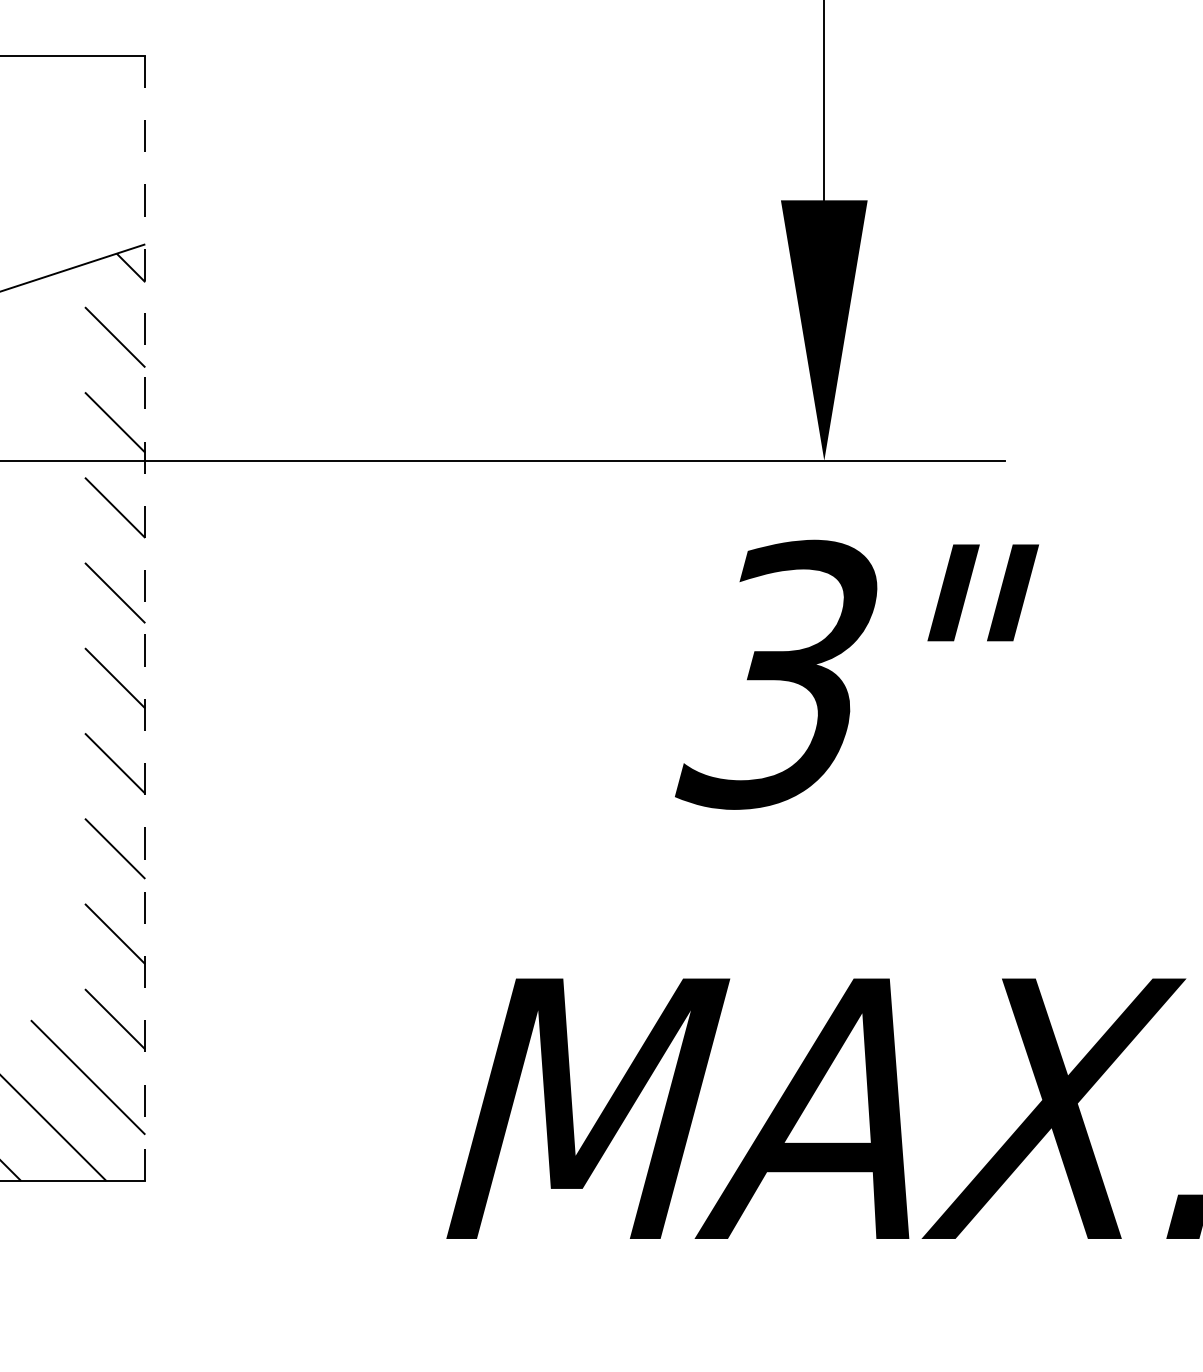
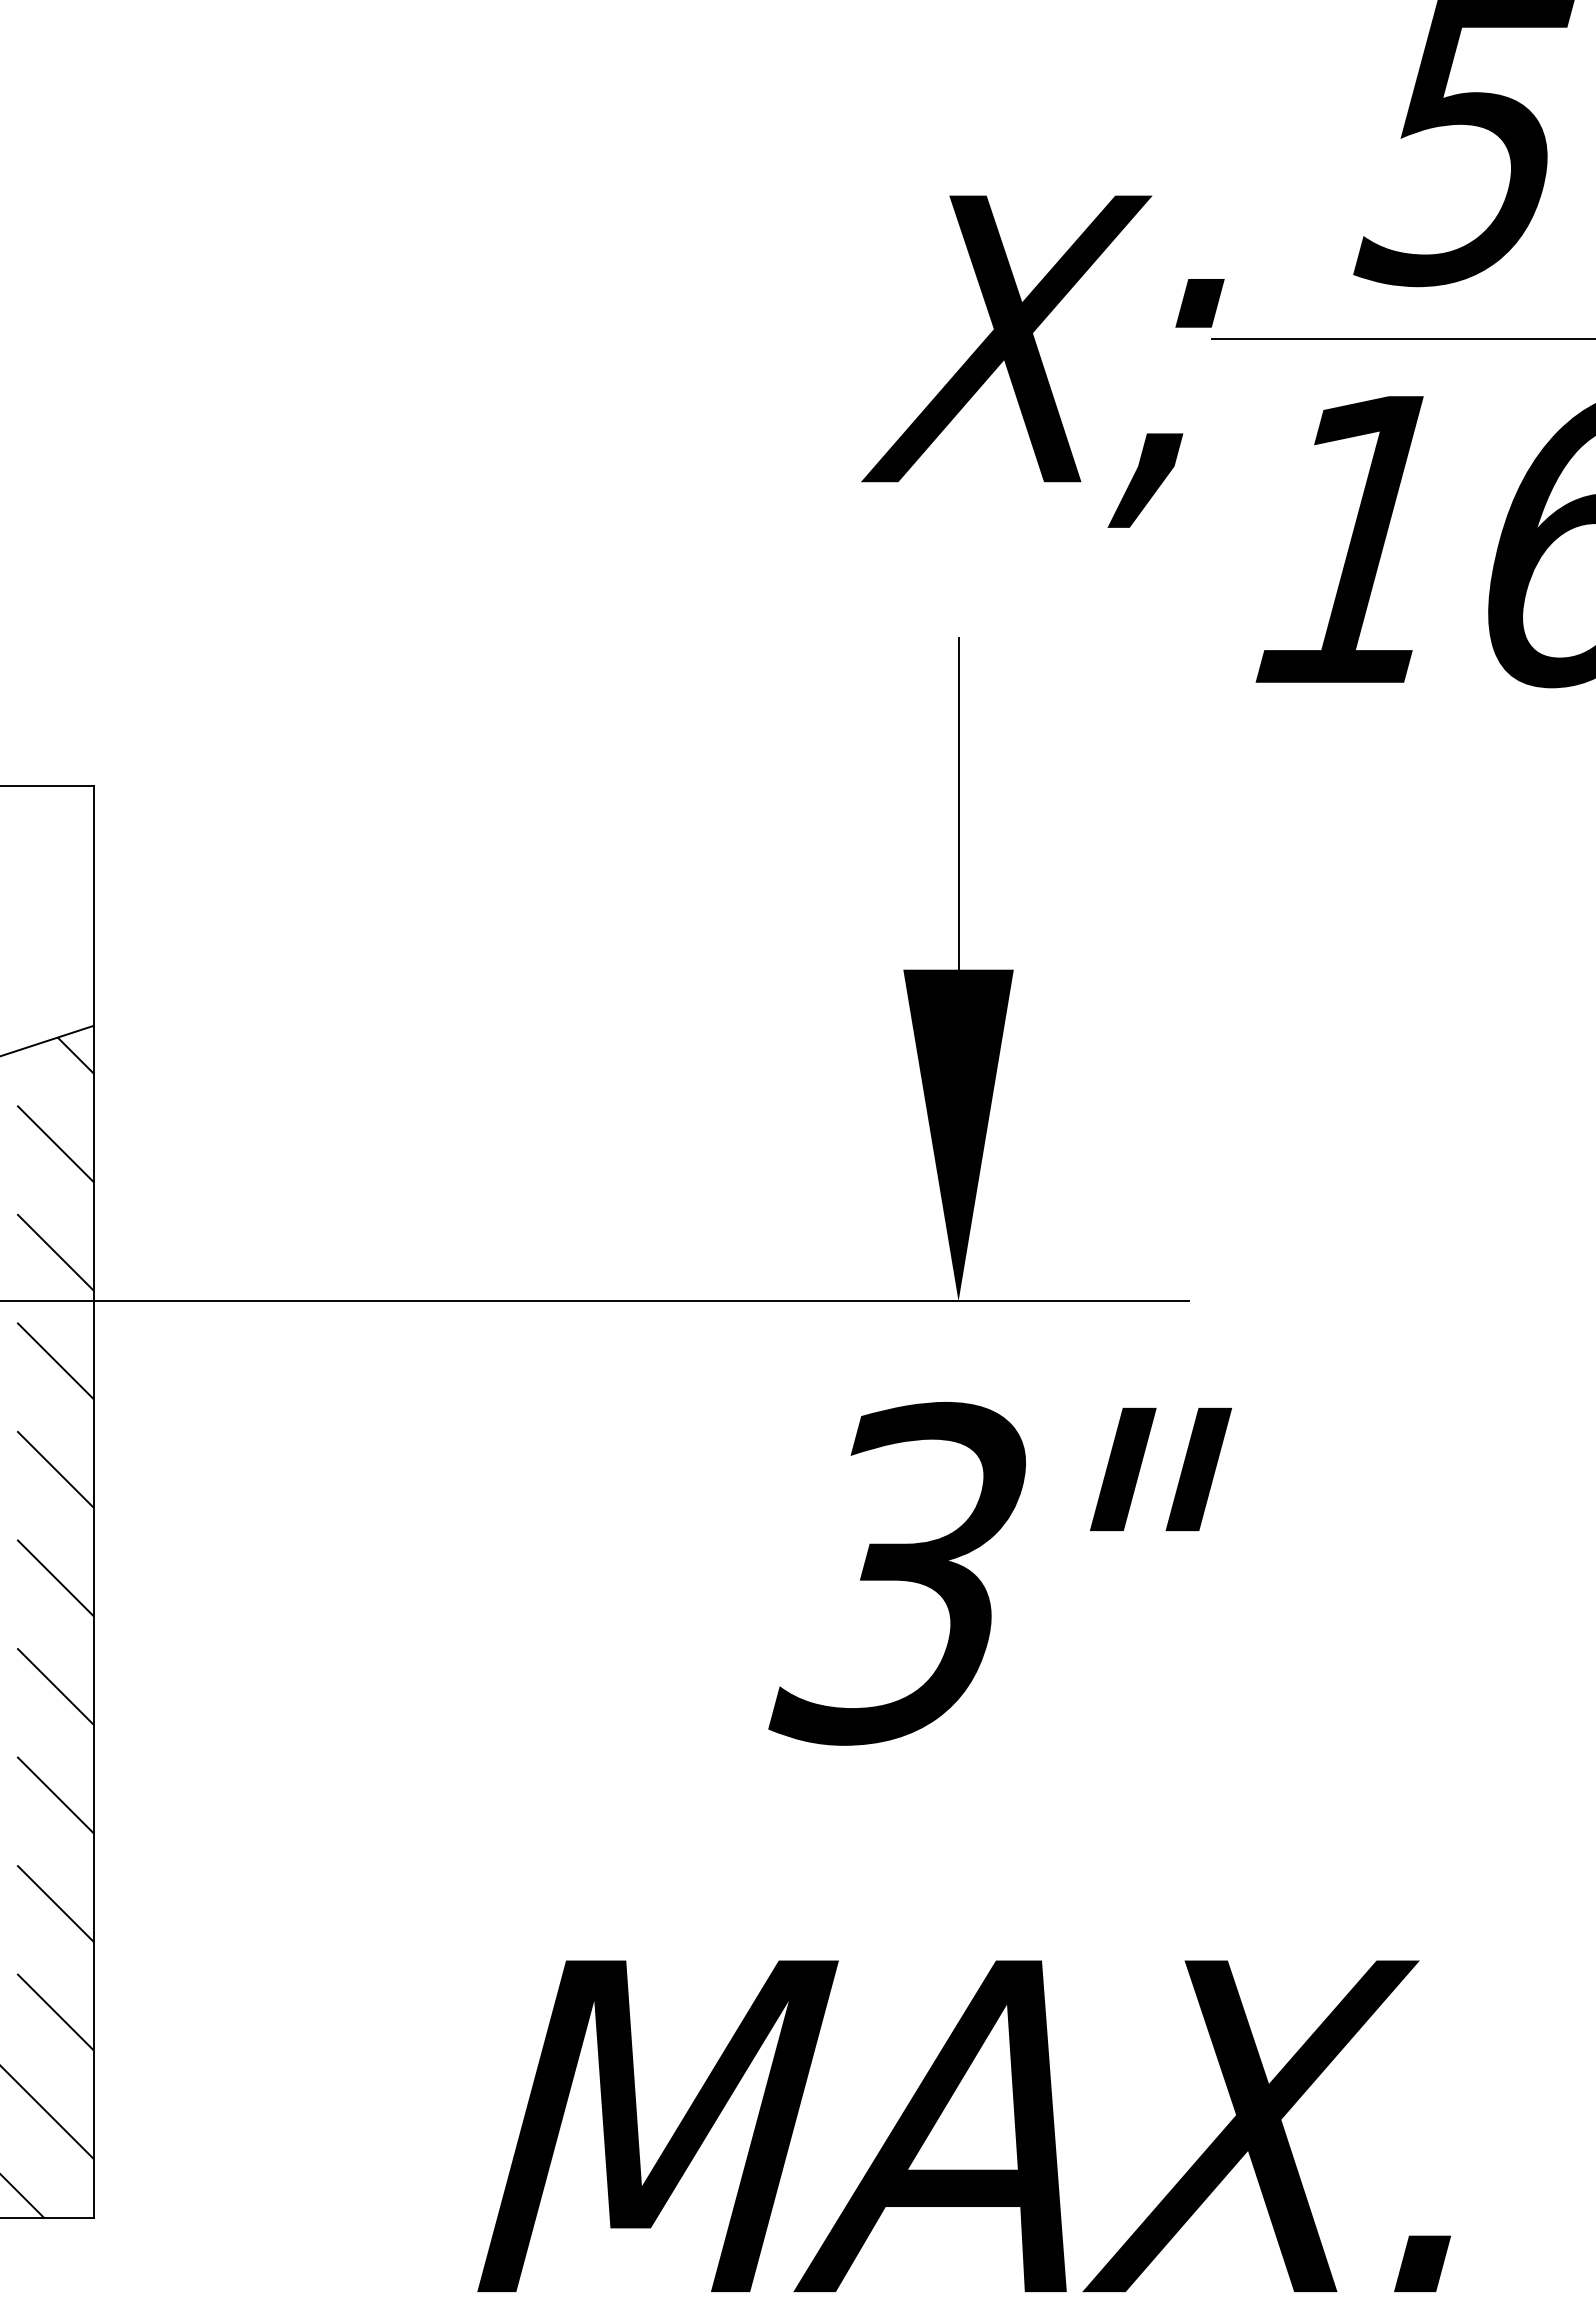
line: (145, 618) -> (94, 1501), dashed -> solid

